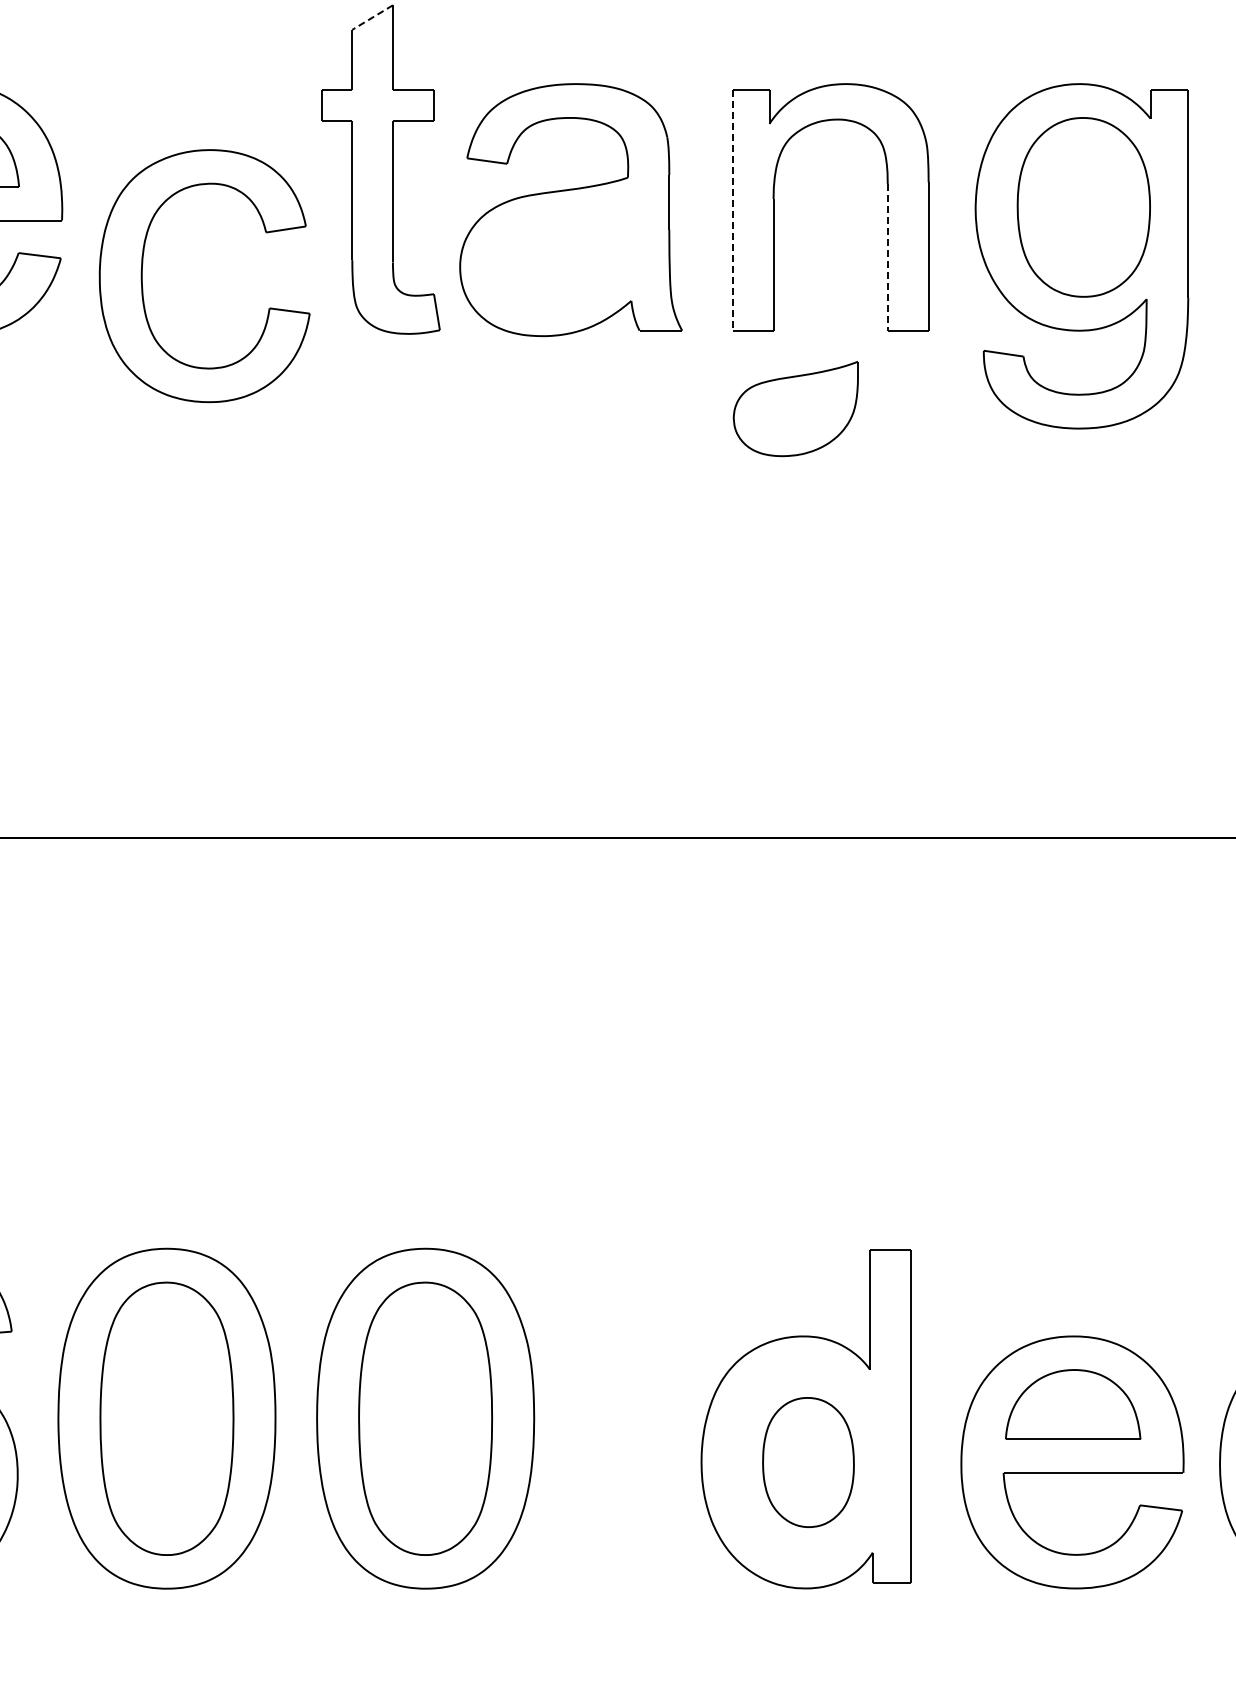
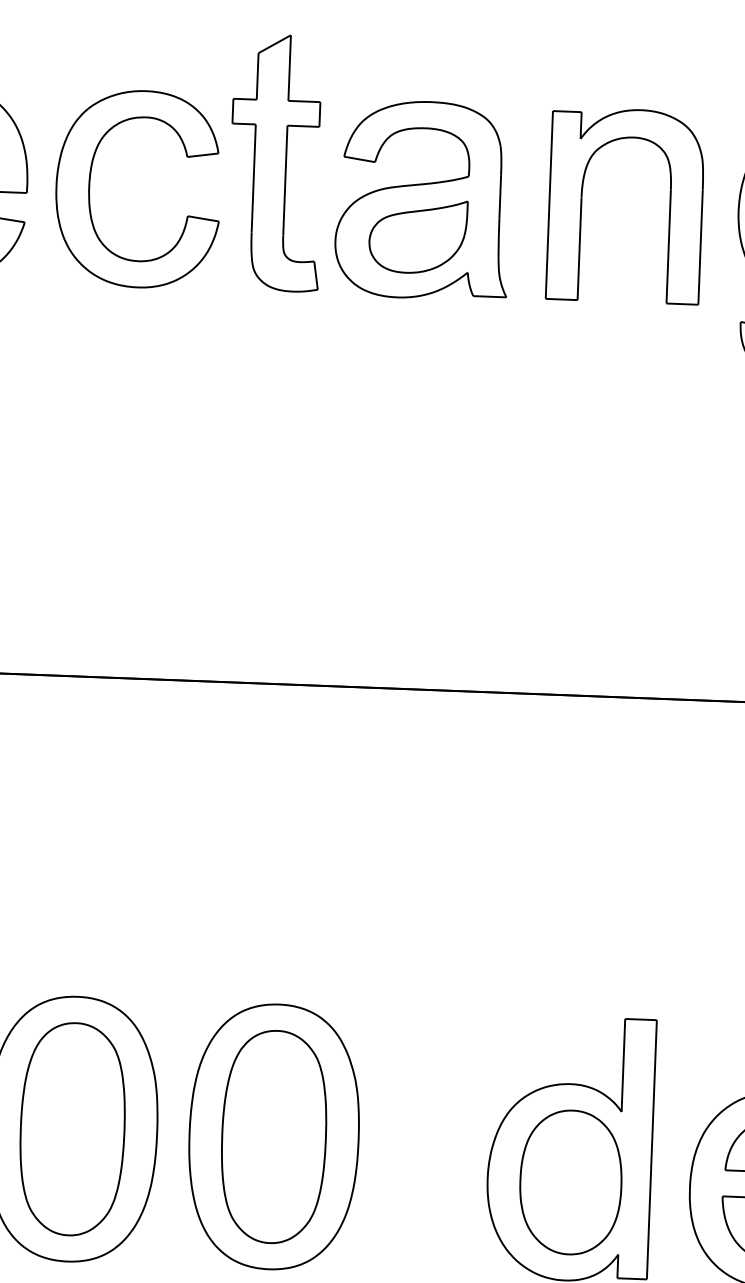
line: (372, 17) -> (274, 44), dashed -> solid
line: (732, 210) -> (549, 205), dashed -> solid
line: (887, 257) -> (668, 246), dashed -> solid
part: (142, 276) -> (89, 187), moved
part: (795, 409) -> (417, 236), moved
part: (808, 1462) -> (570, 1182), size x1.43

